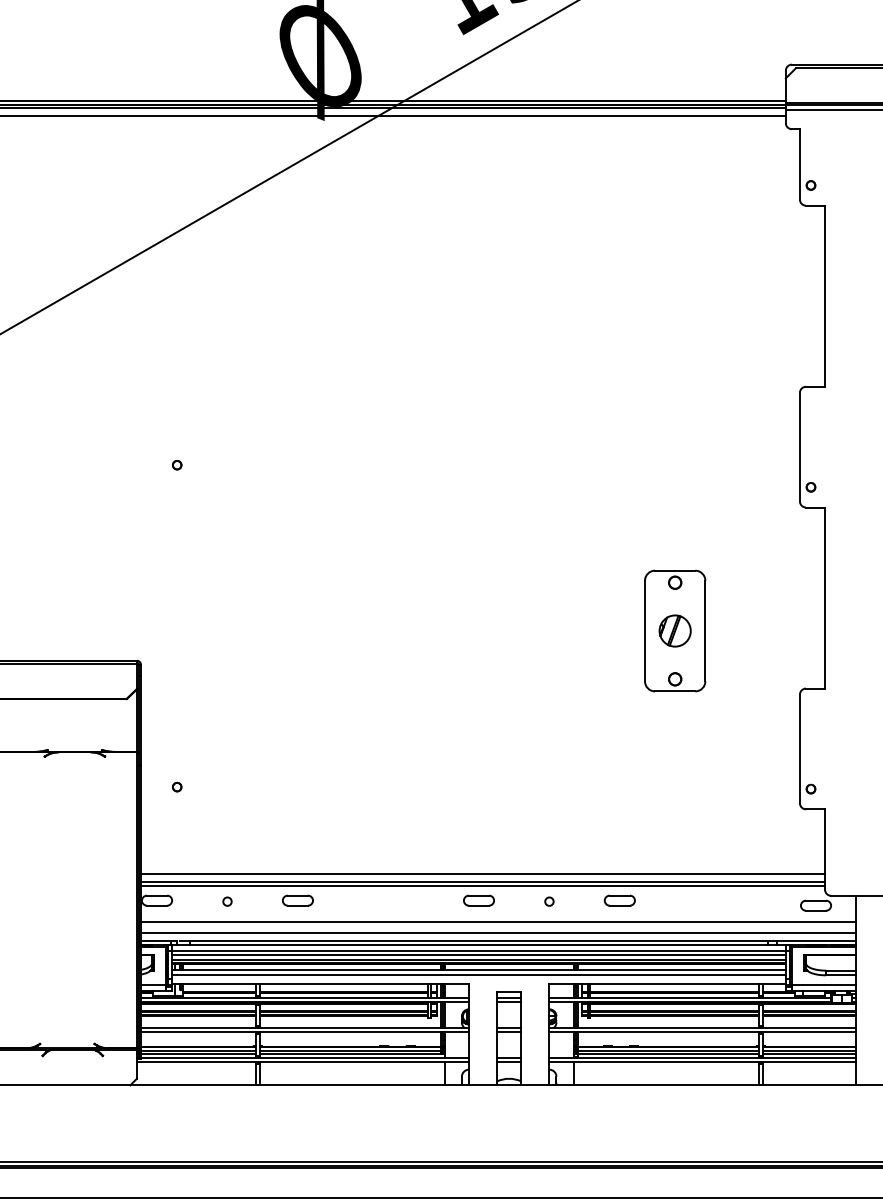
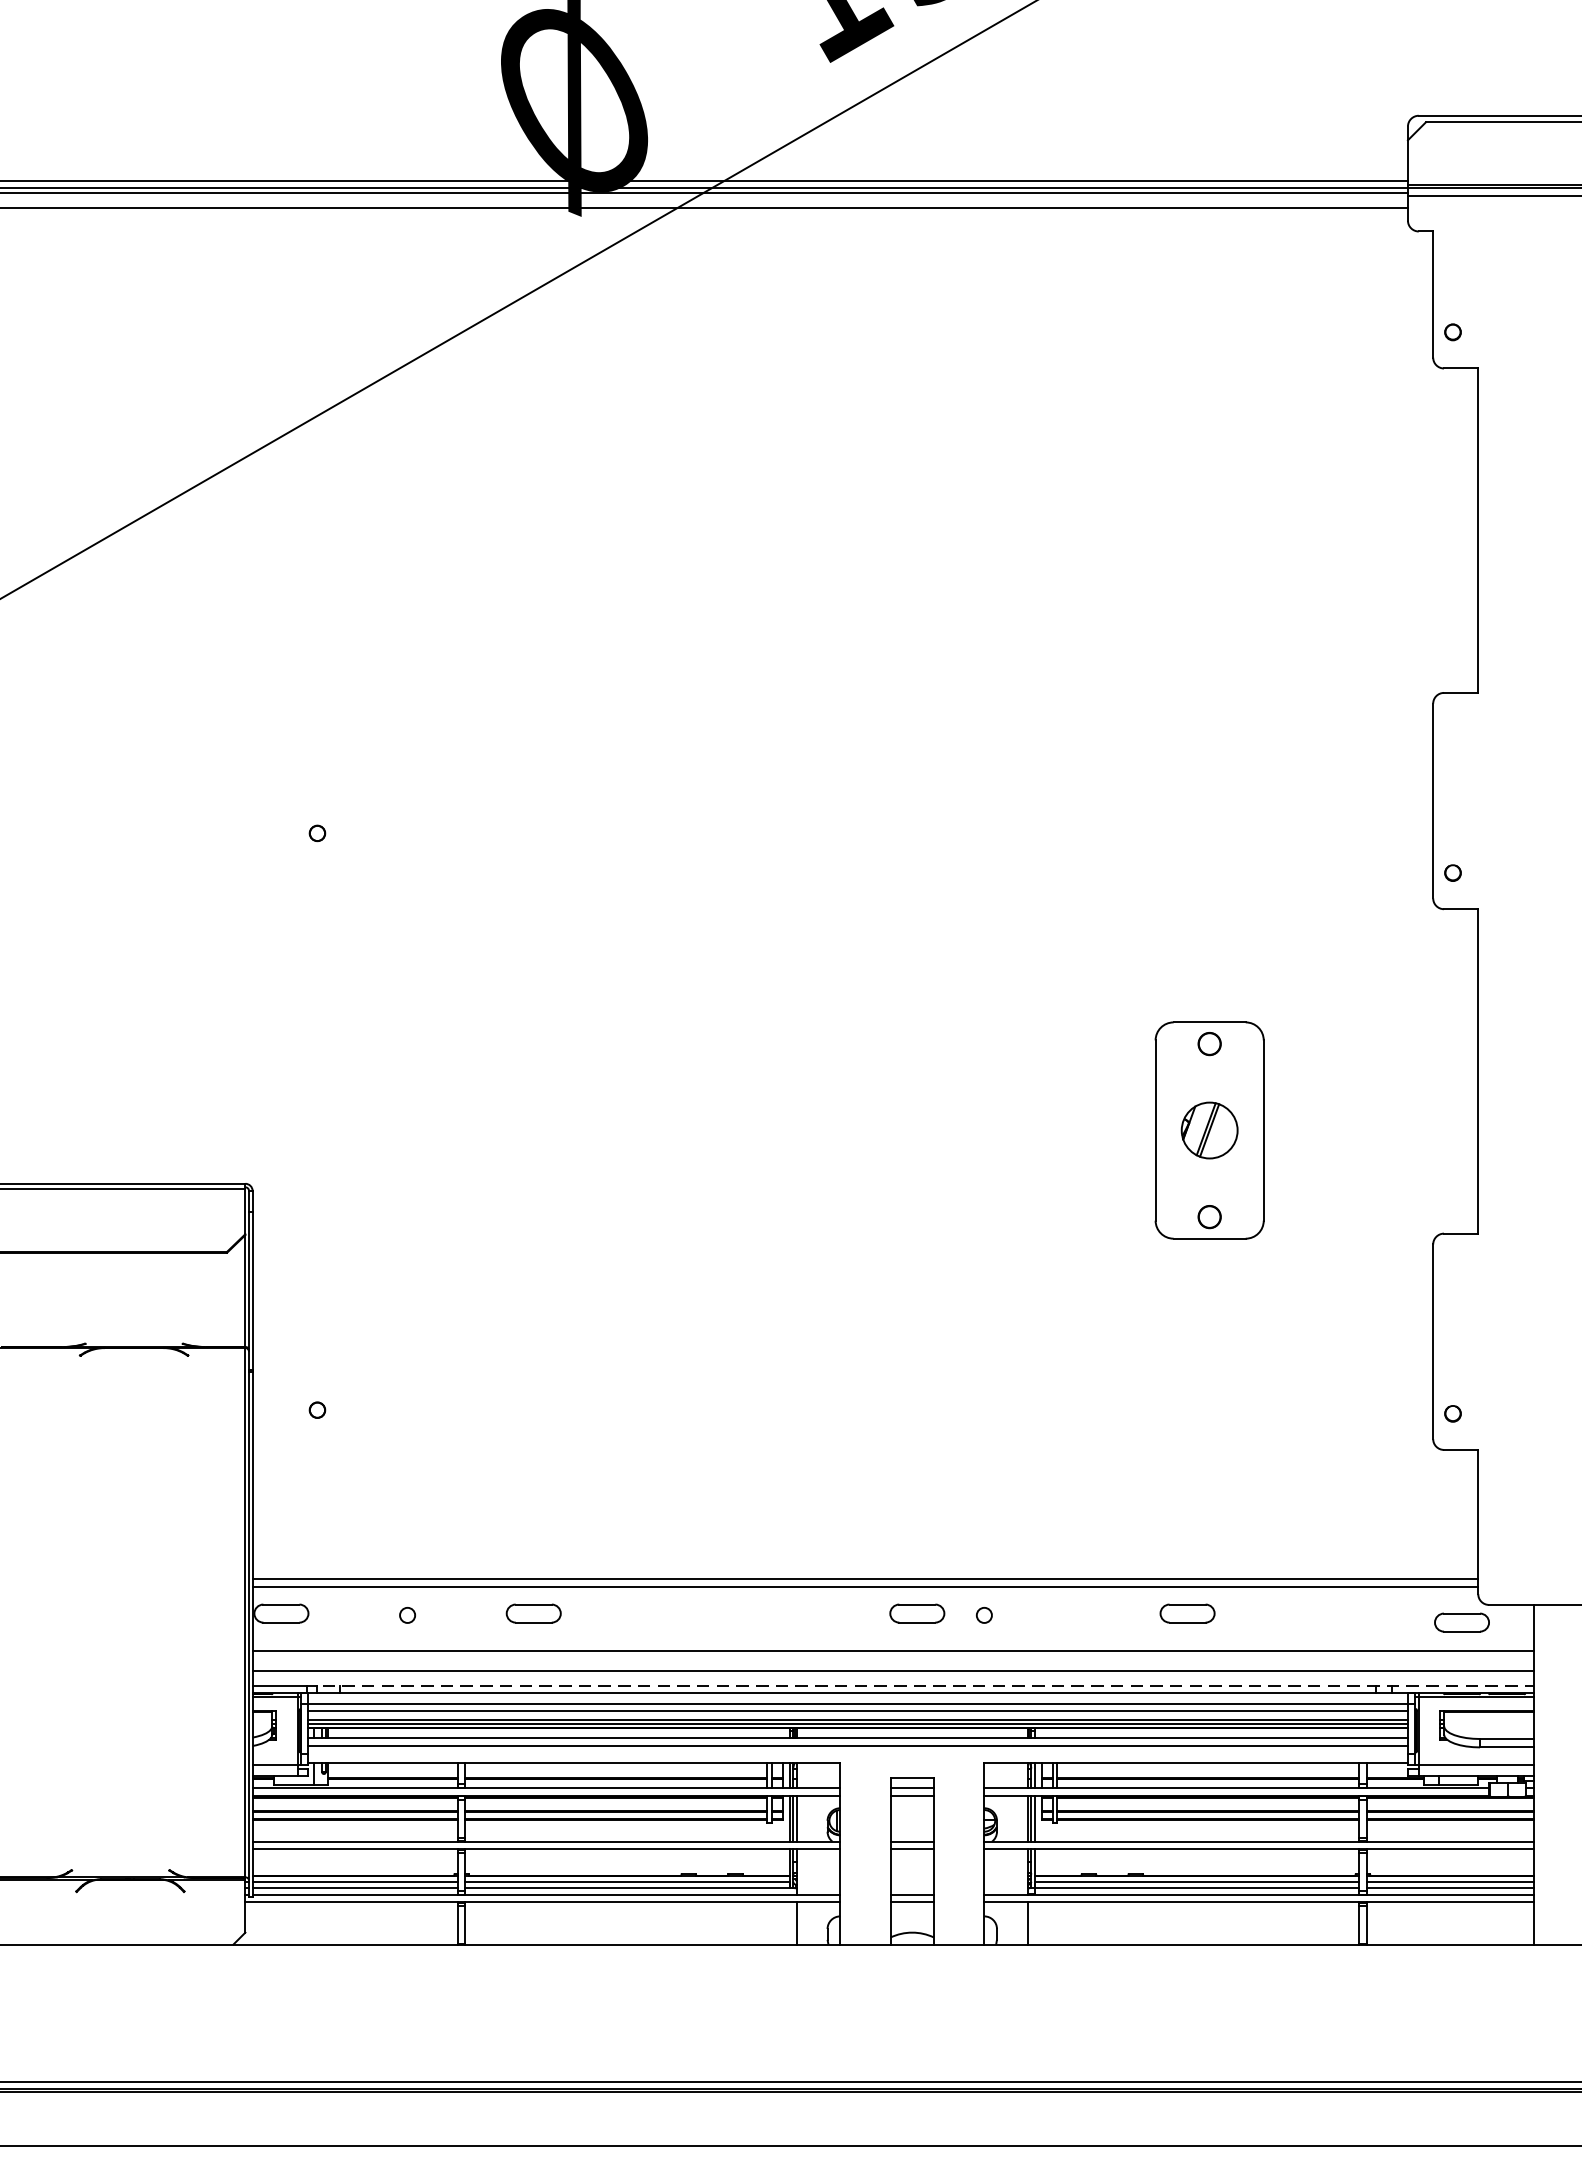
line: (482, 873) -> (864, 1564), removed
part: (478, 900) -> (916, 1613), moved
part: (619, 900) -> (1186, 1613), moved
line: (518, 940) -> (928, 1684), solid -> dashed

